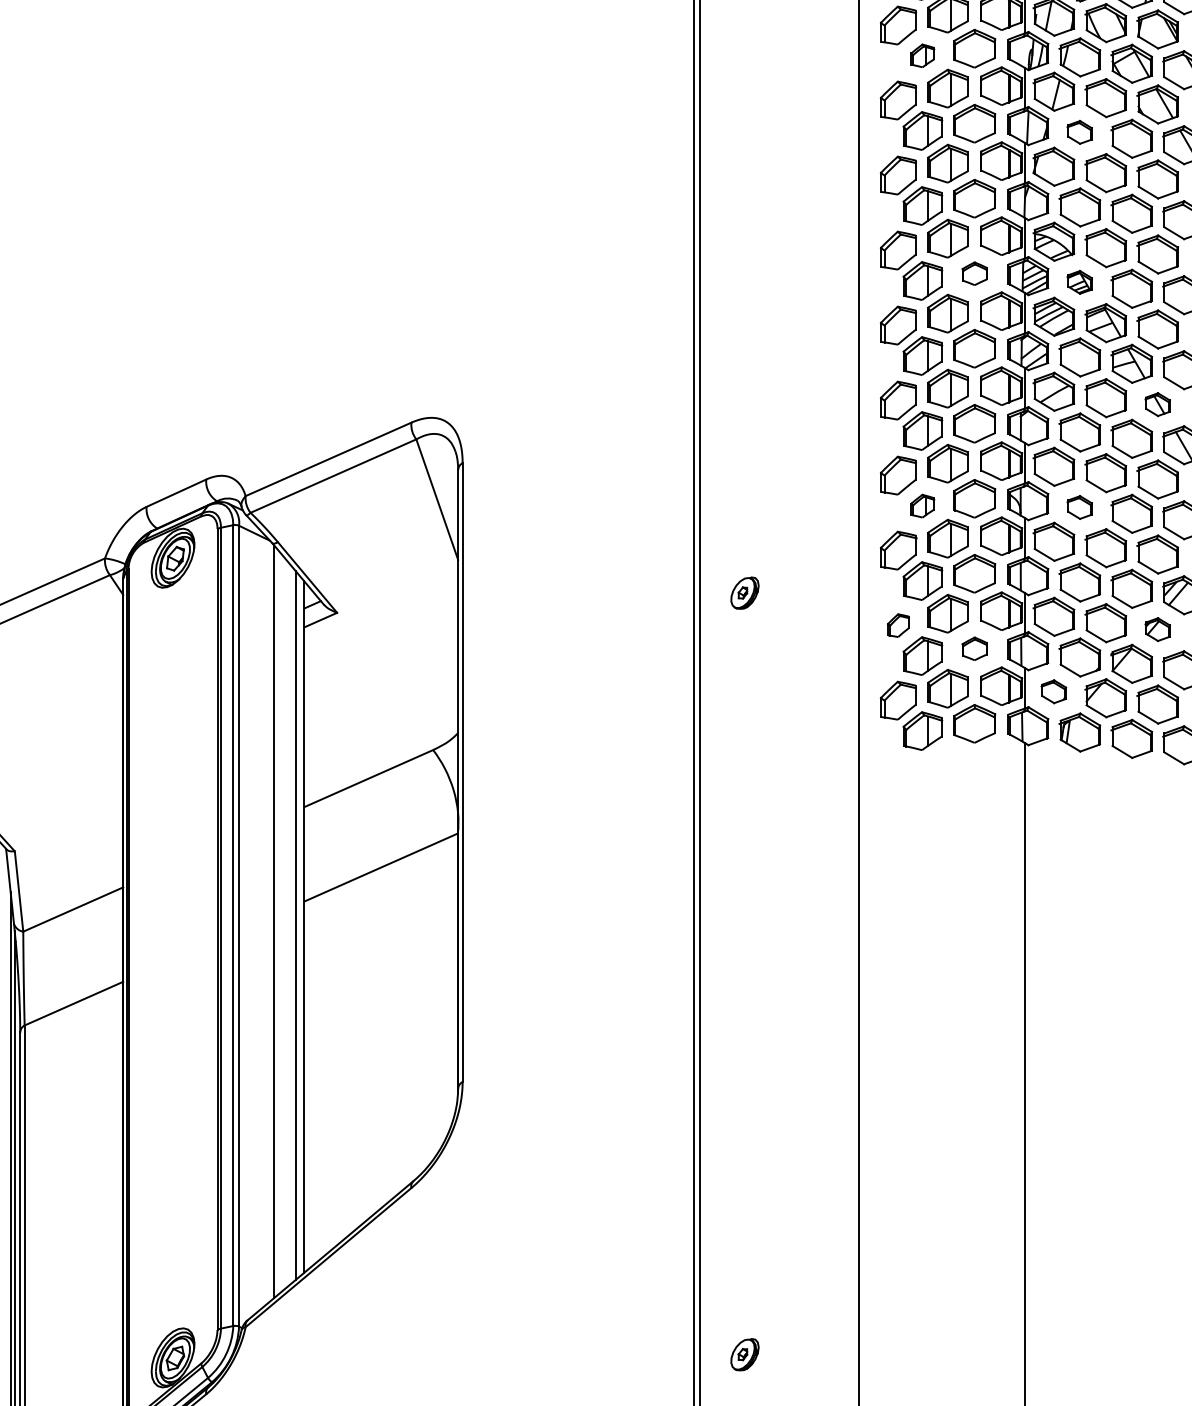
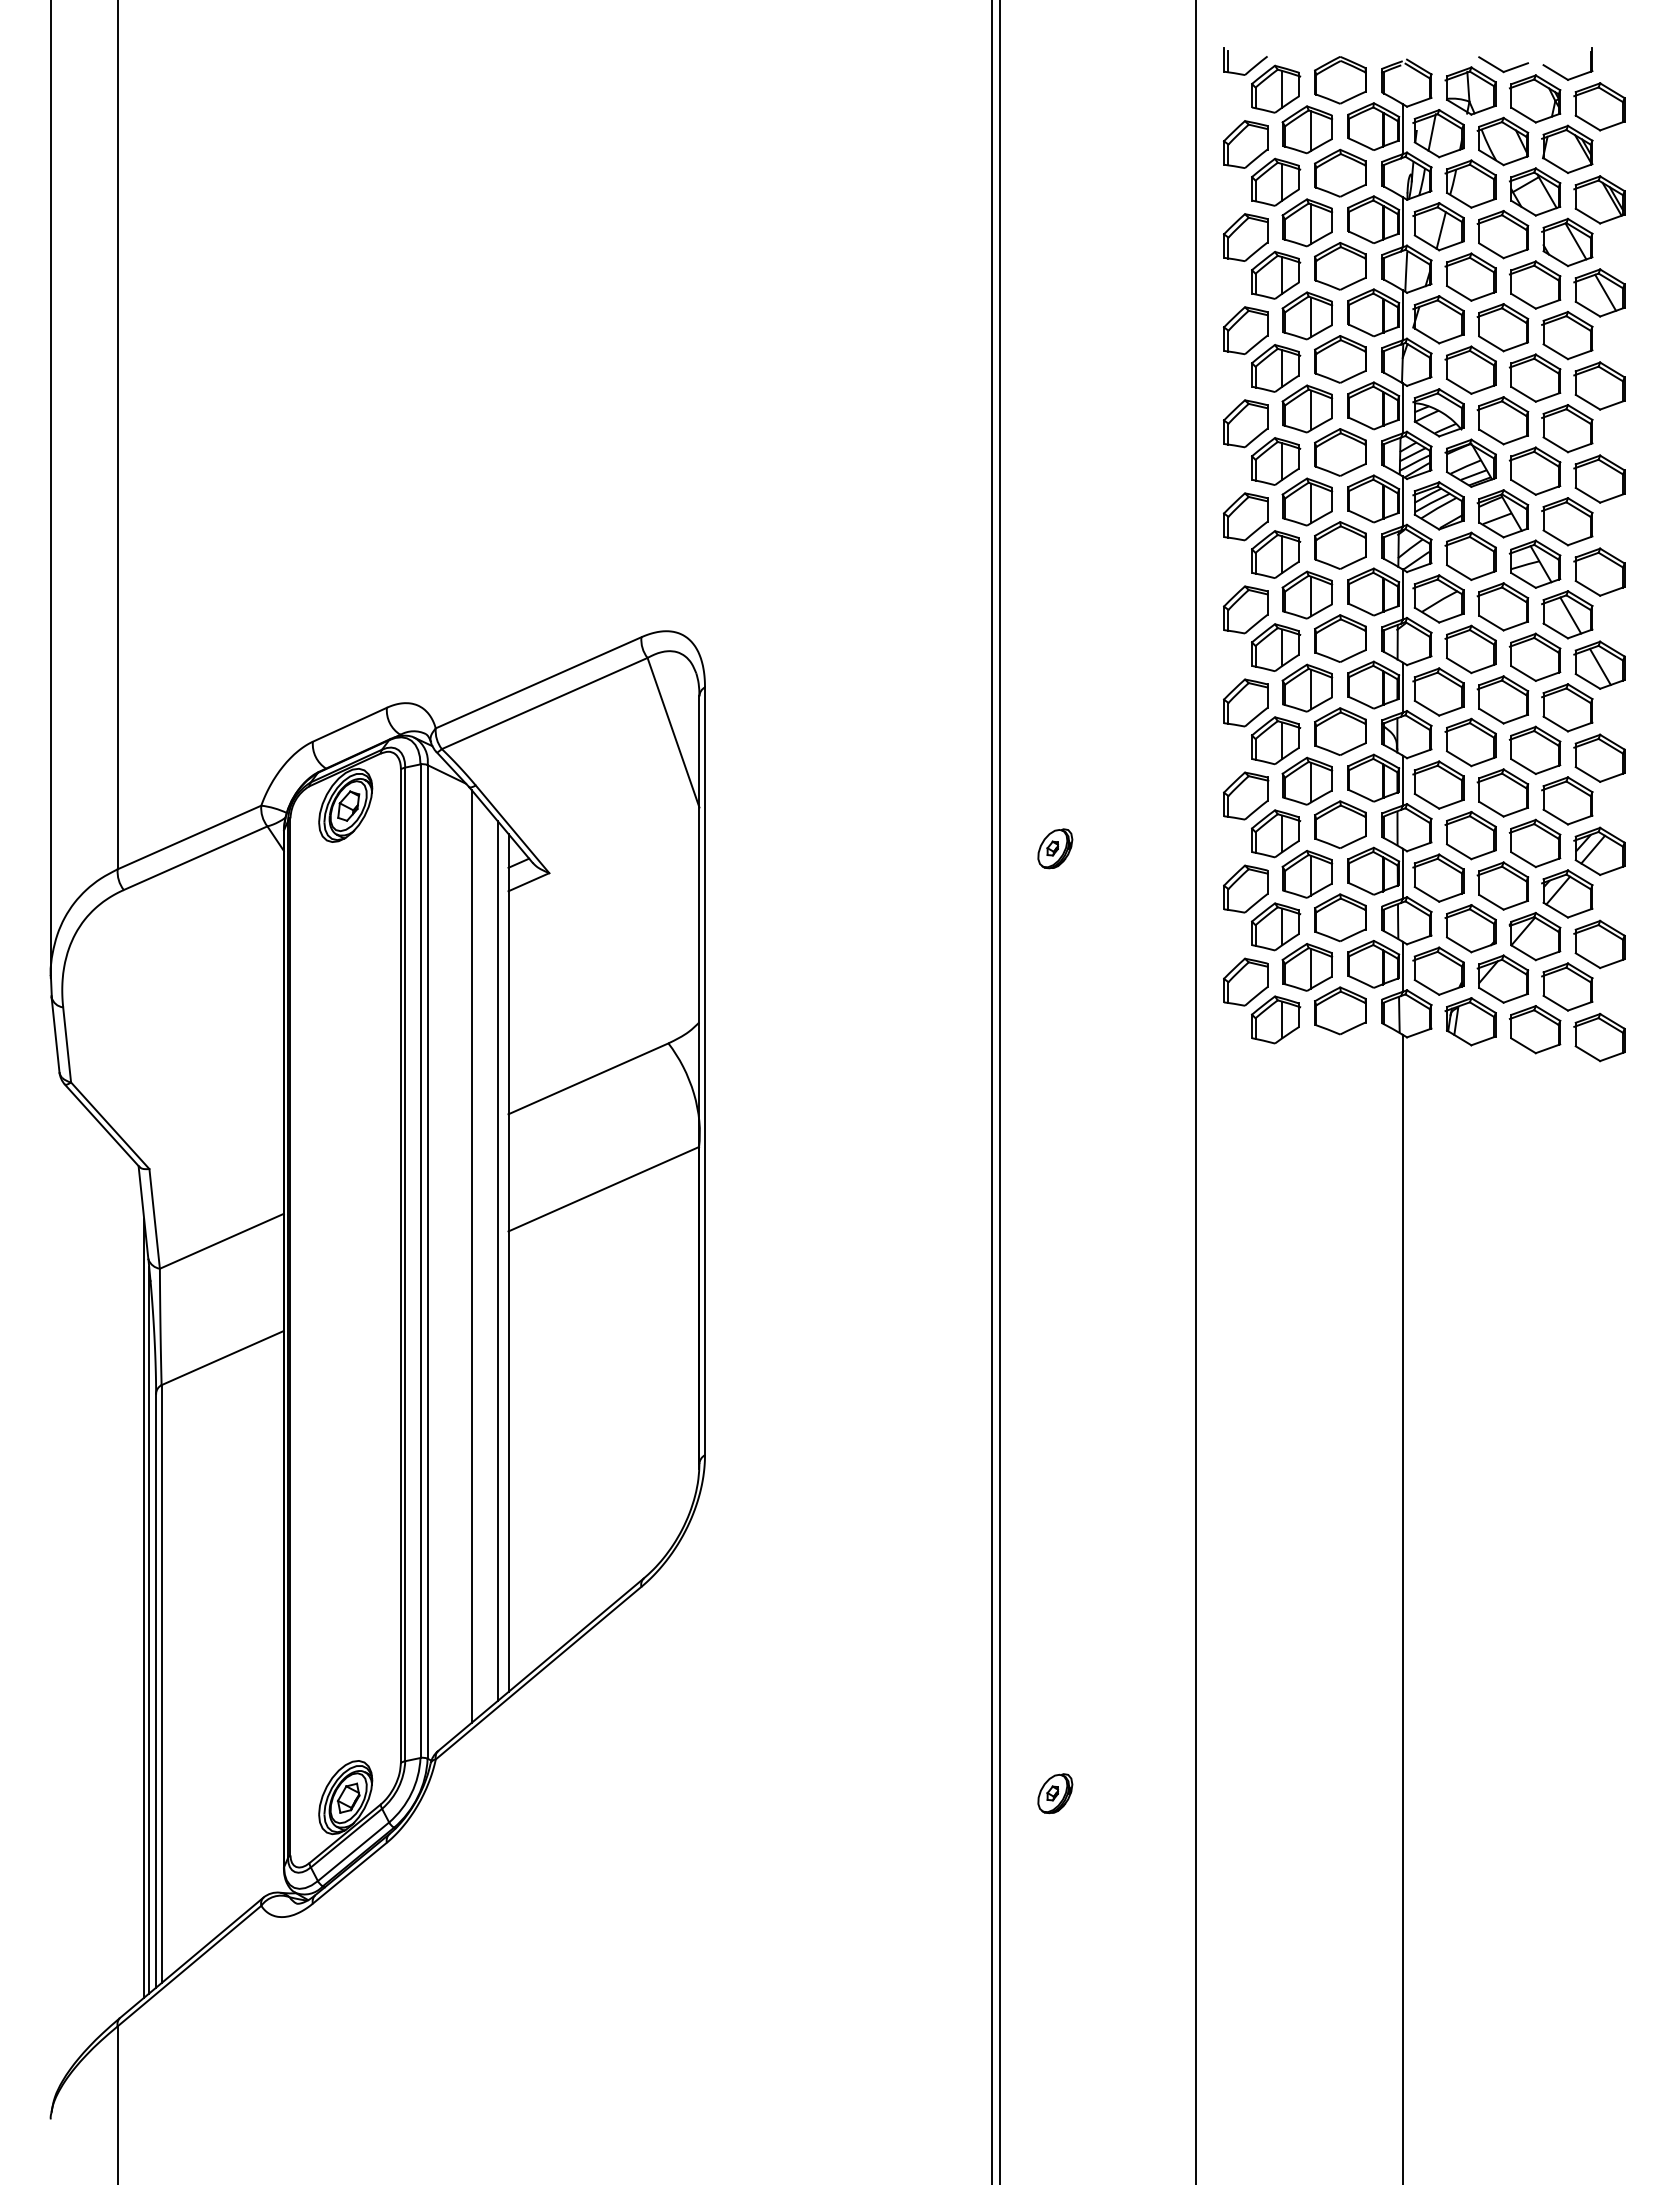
part: (923, 55) -> (1276, 181), size x1.67
part: (1079, 131) -> (1470, 276), size x1.67
part: (974, 273) -> (1340, 452), size x1.67
part: (1079, 281) -> (1470, 462), size x1.67
part: (1157, 404) -> (1567, 614), size x1.67
part: (923, 505) -> (1276, 740), size x1.67
part: (1079, 507) -> (1470, 742), size x1.67
part: (898, 625) -> (1245, 888), size x1.67
part: (1157, 629) -> (1567, 893), size x1.67
part: (974, 648) -> (1340, 917), size x1.67
part: (1053, 691) -> (1438, 970), size x1.67

